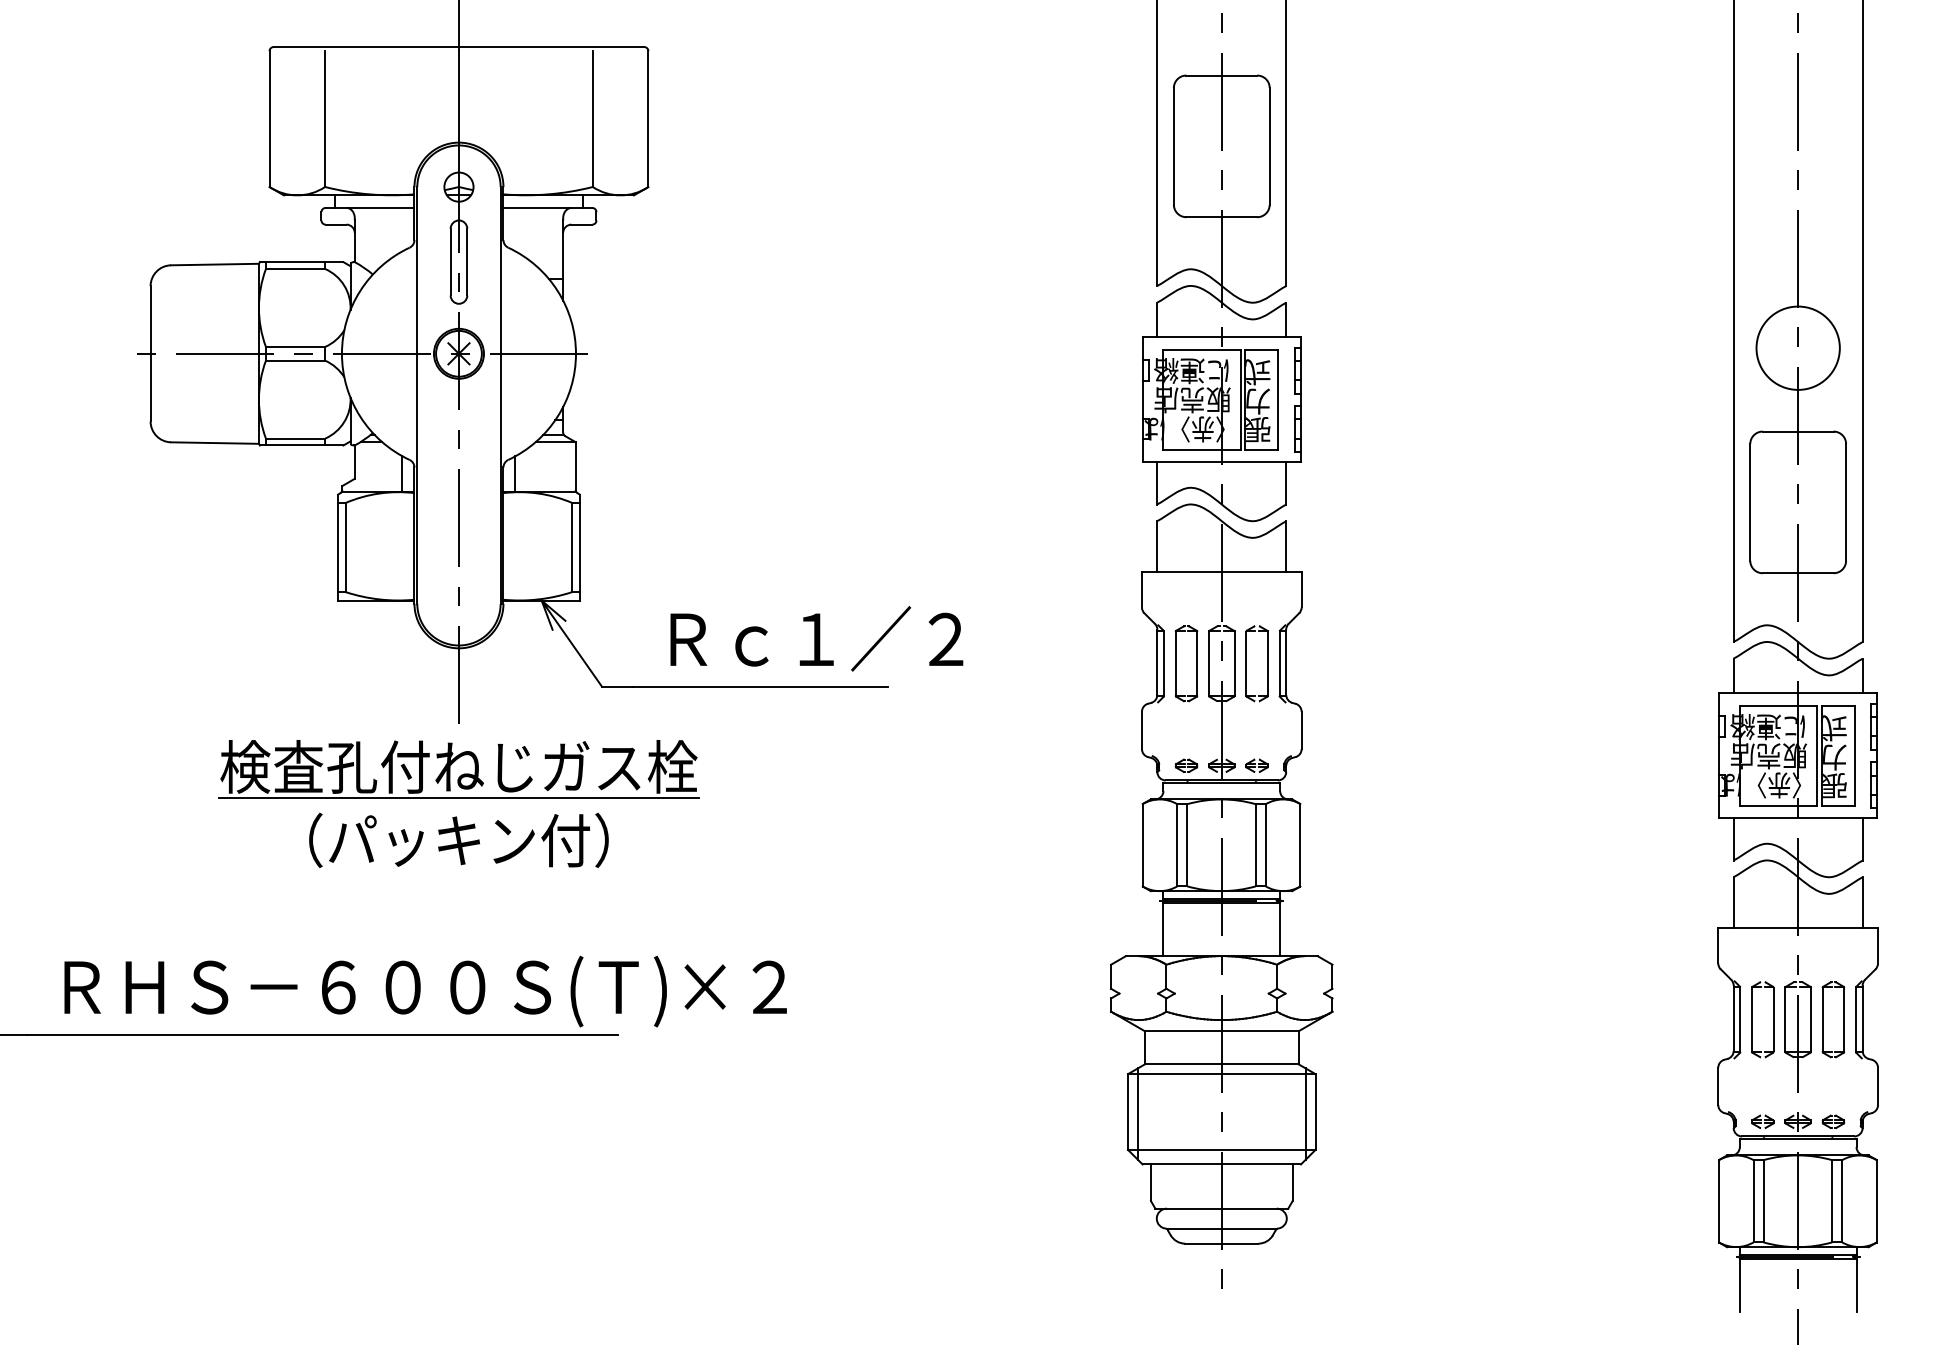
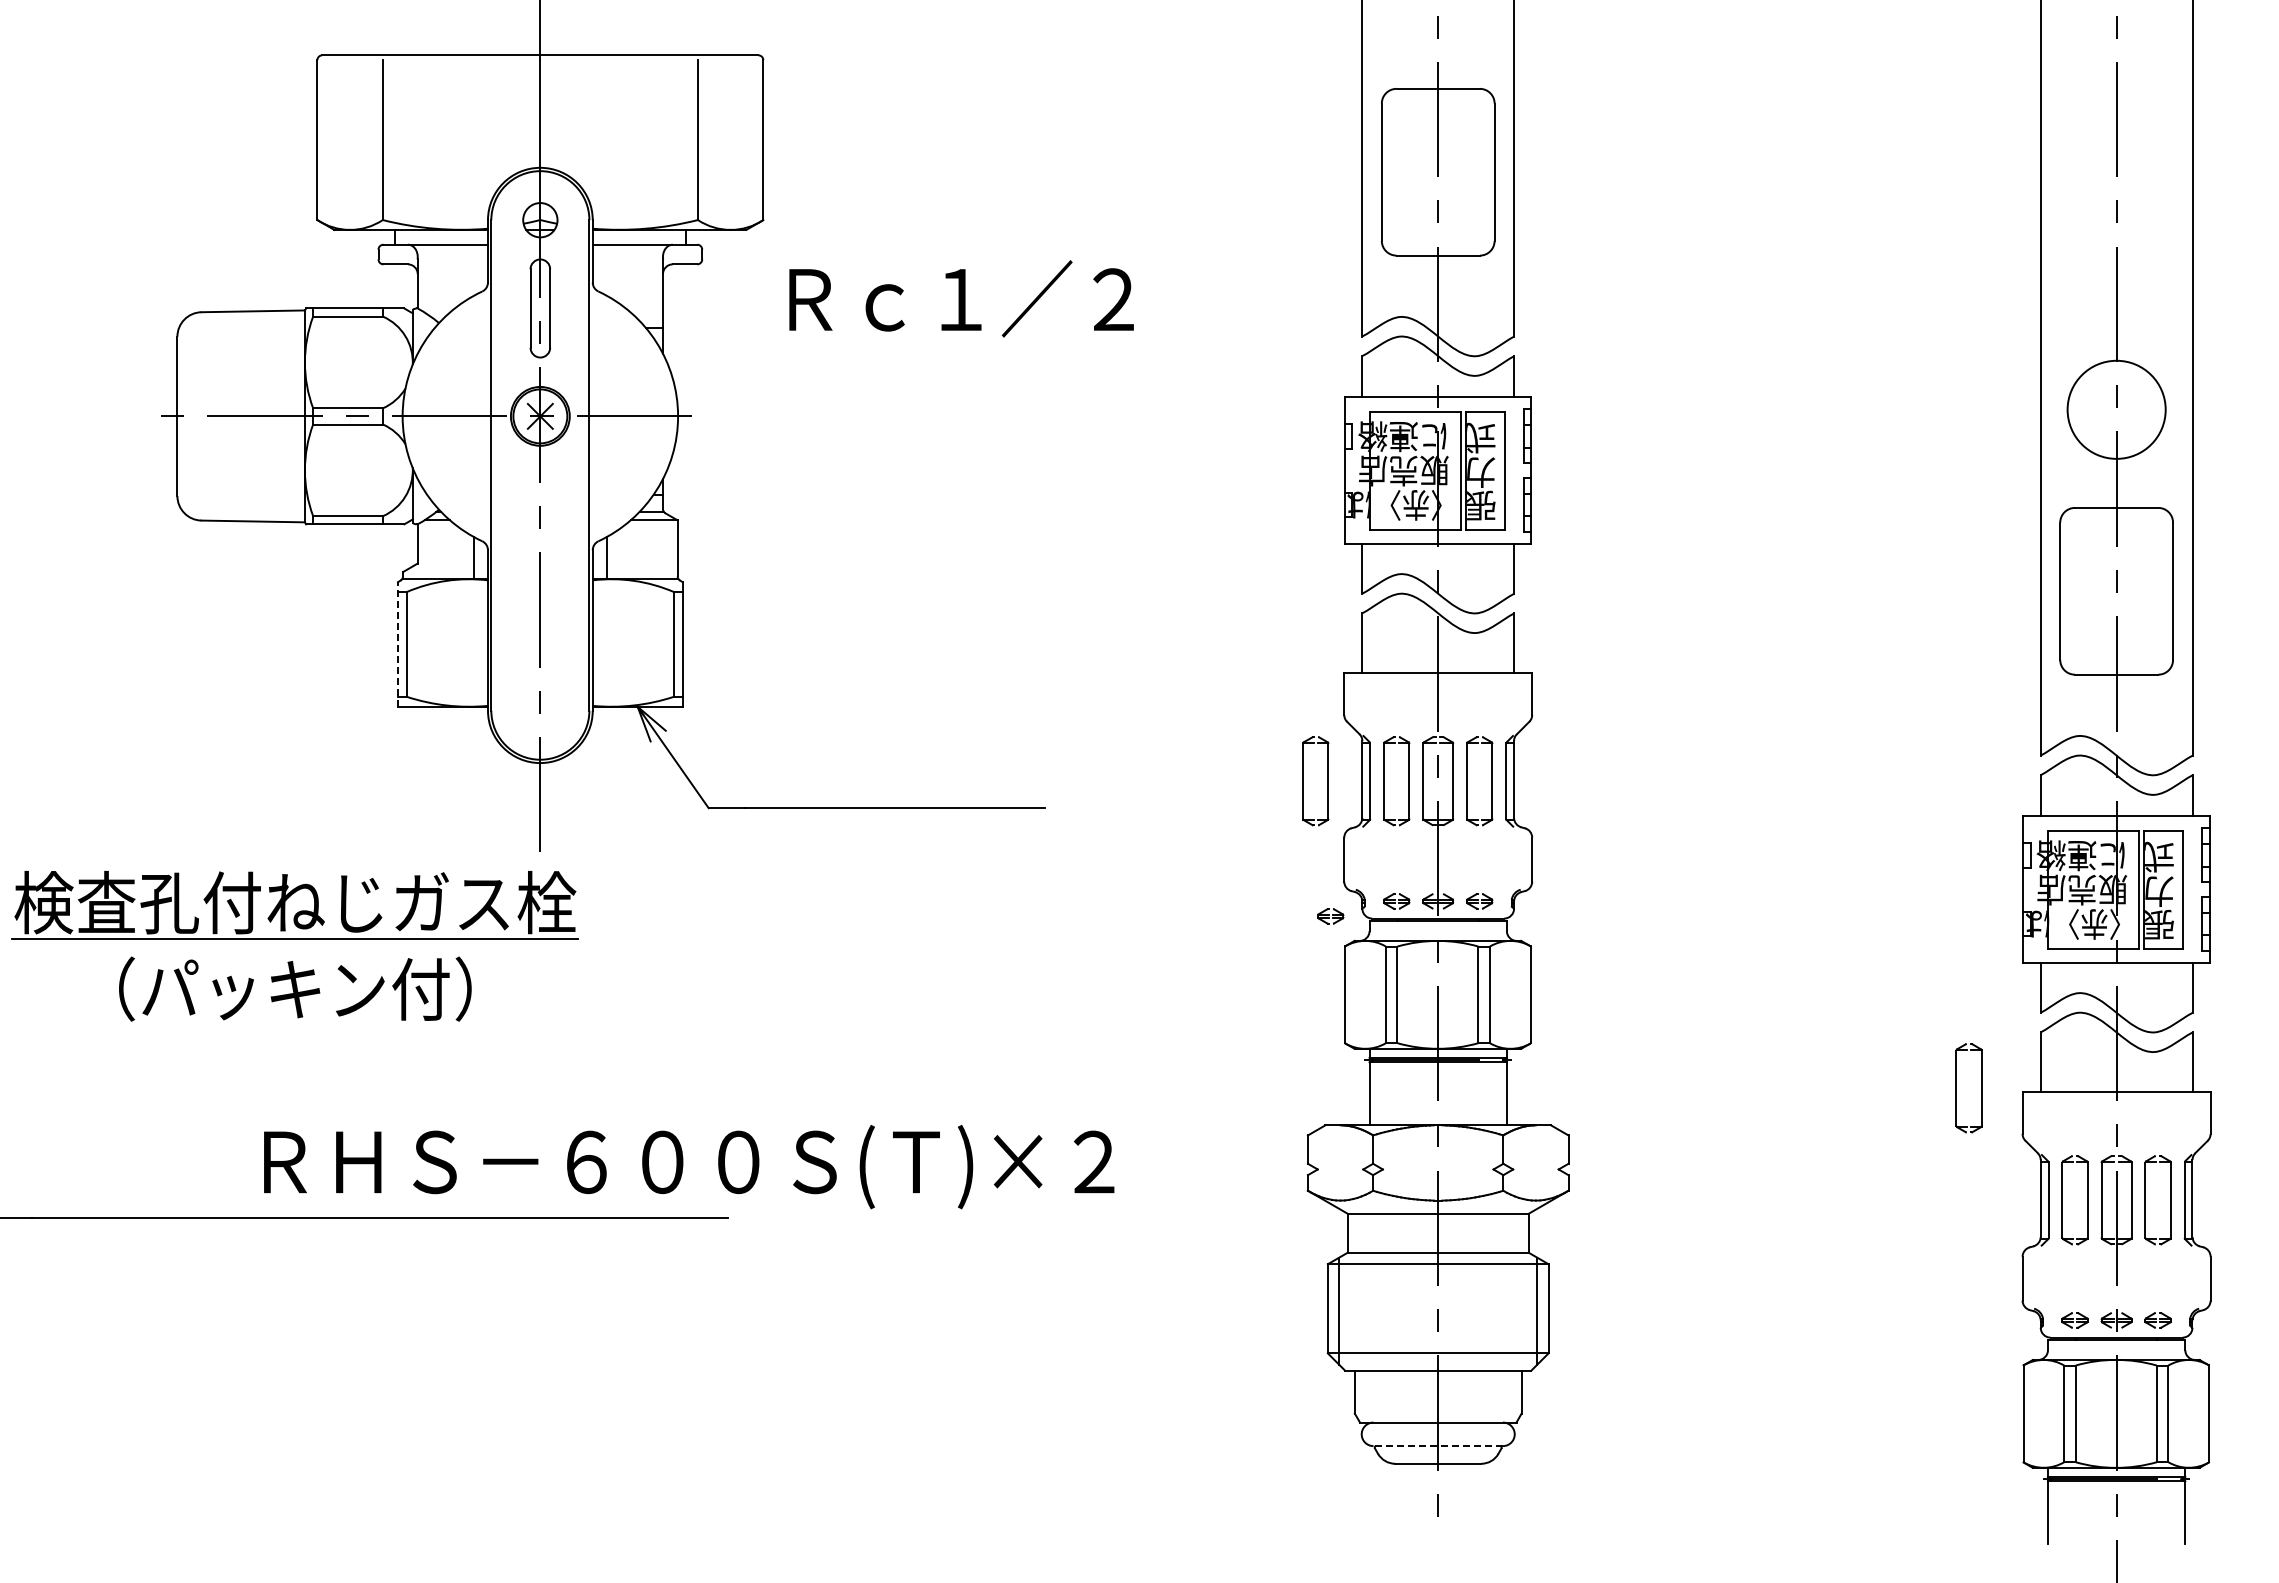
line: (338, 546) -> (398, 643), solid -> dashed
text: (816, 638) -> (961, 298), moved
part: (1107, 664) -> (1303, 781), added
part: (1130, 778) -> (1330, 916), added
part: (458, 798) -> (294, 939), moved
part: (1662, 924) -> (1956, 1088), added
text: (425, 991) -> (689, 1167), moved
line: (1222, 1228) -> (1438, 1446), solid -> dashed

